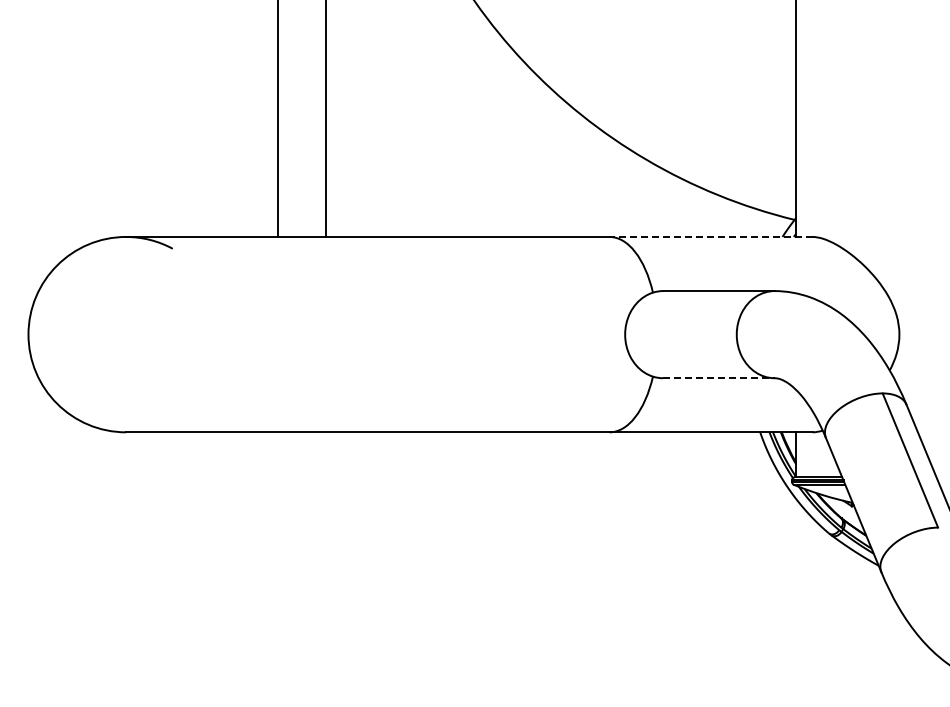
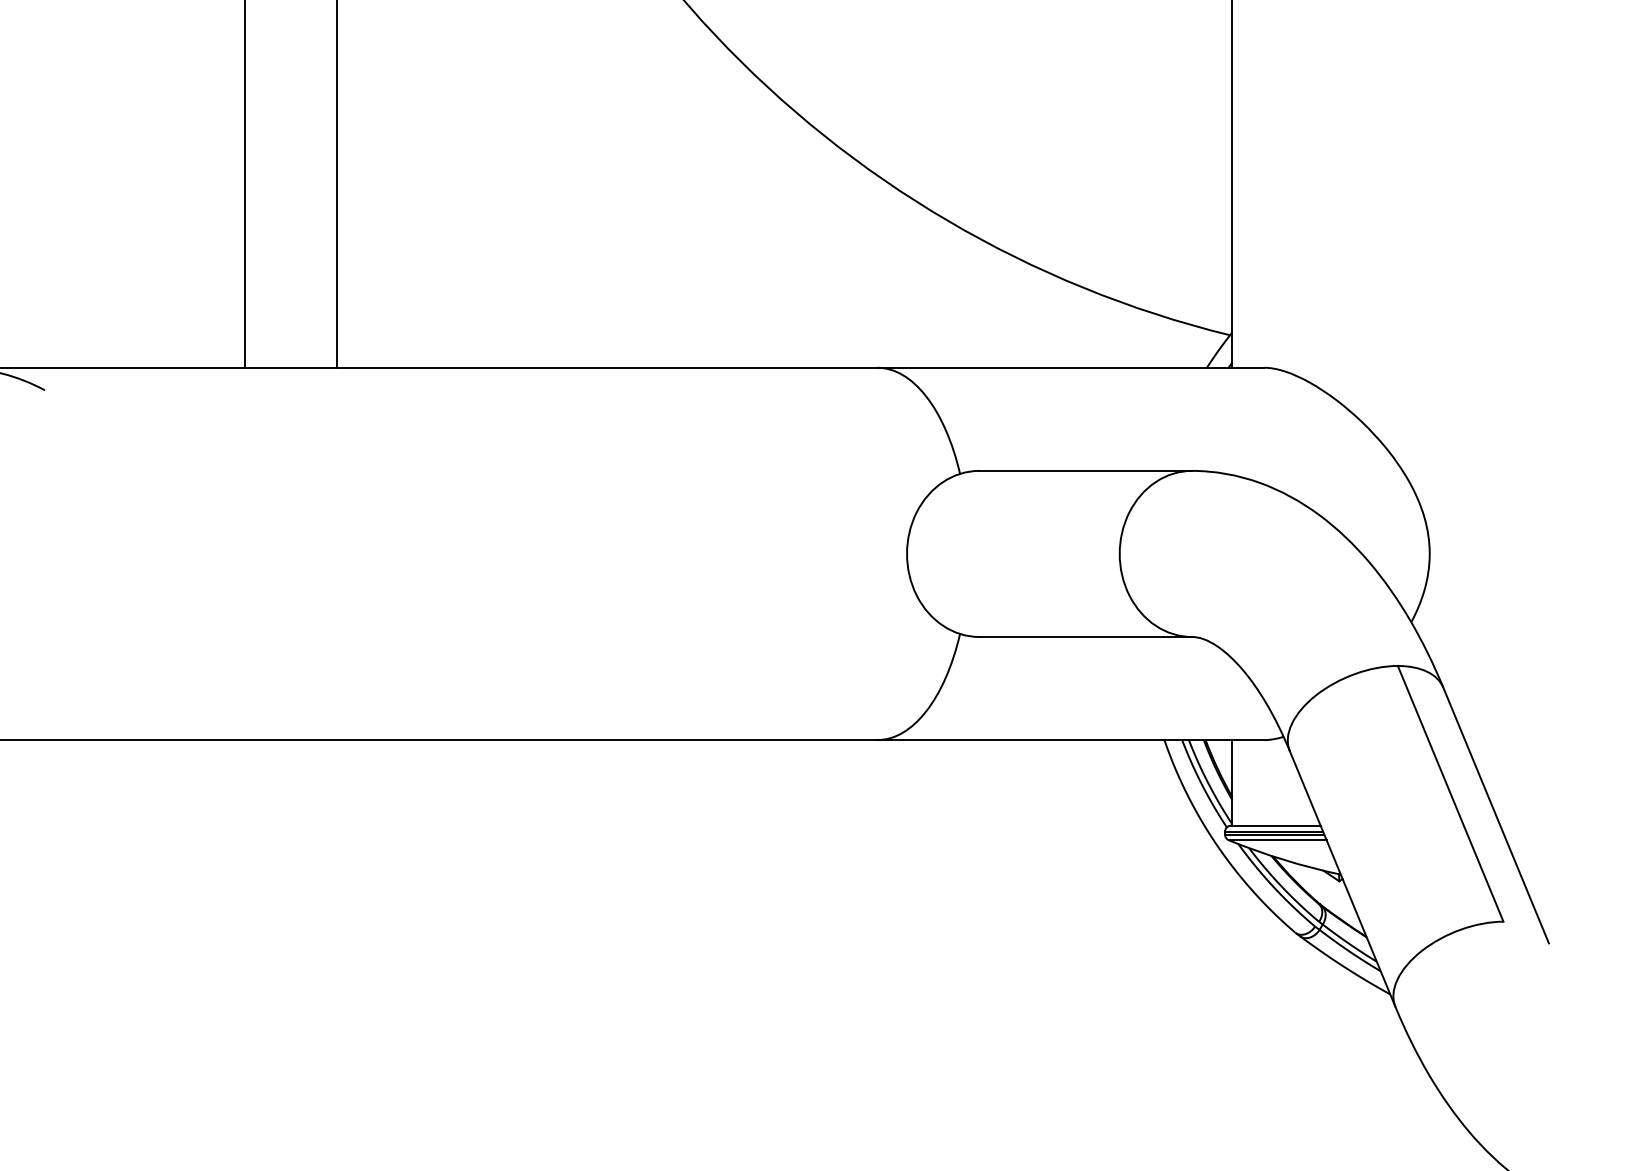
line: (711, 236) -> (1071, 366), dashed -> solid
line: (718, 378) -> (1084, 637), dashed -> solid

